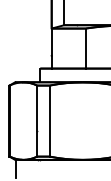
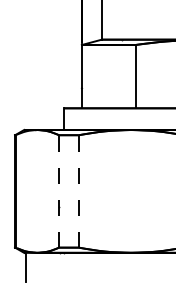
line: (37, 121) -> (59, 192), solid -> dashed
line: (49, 121) -> (78, 192), solid -> dashed

